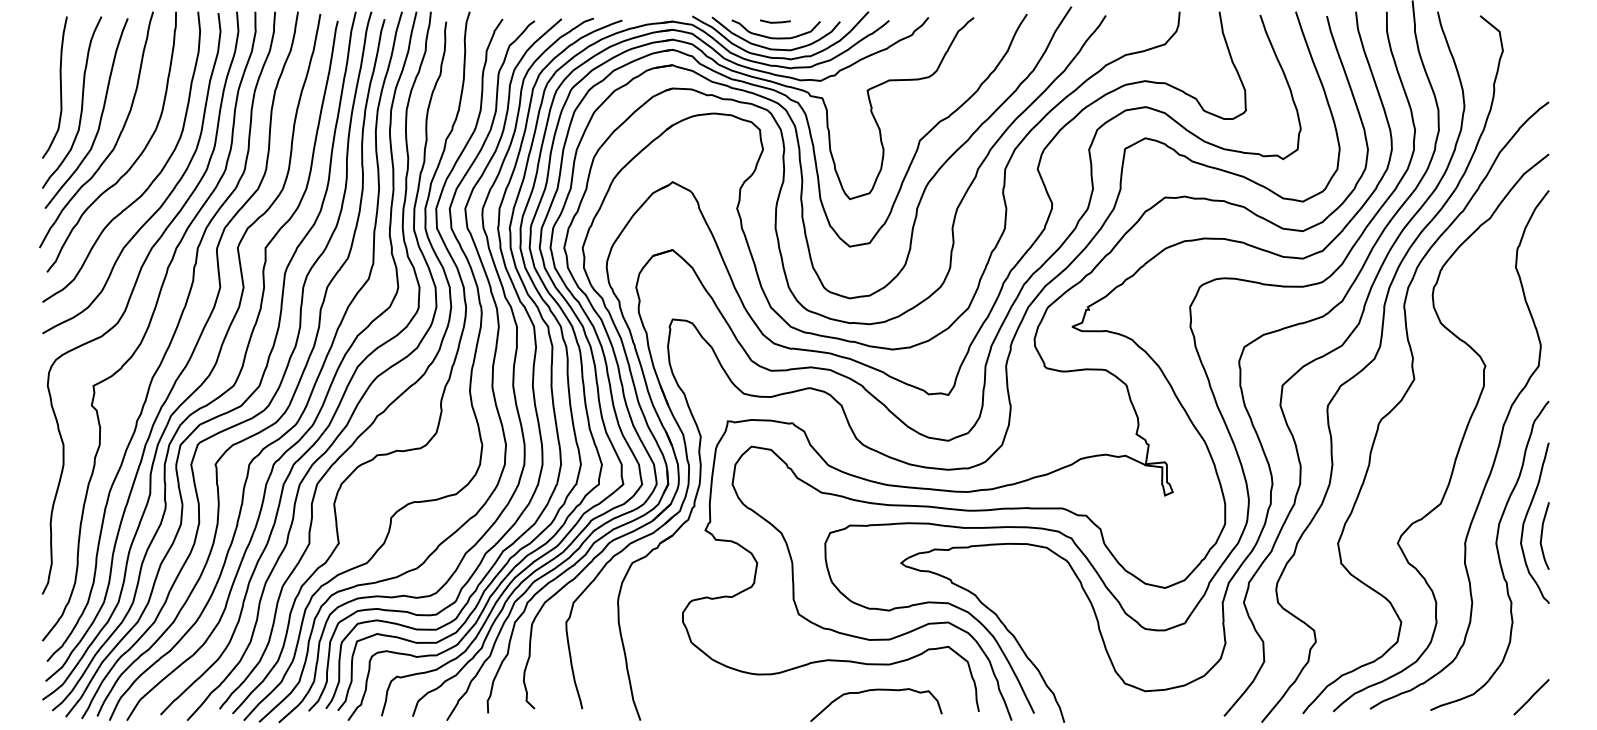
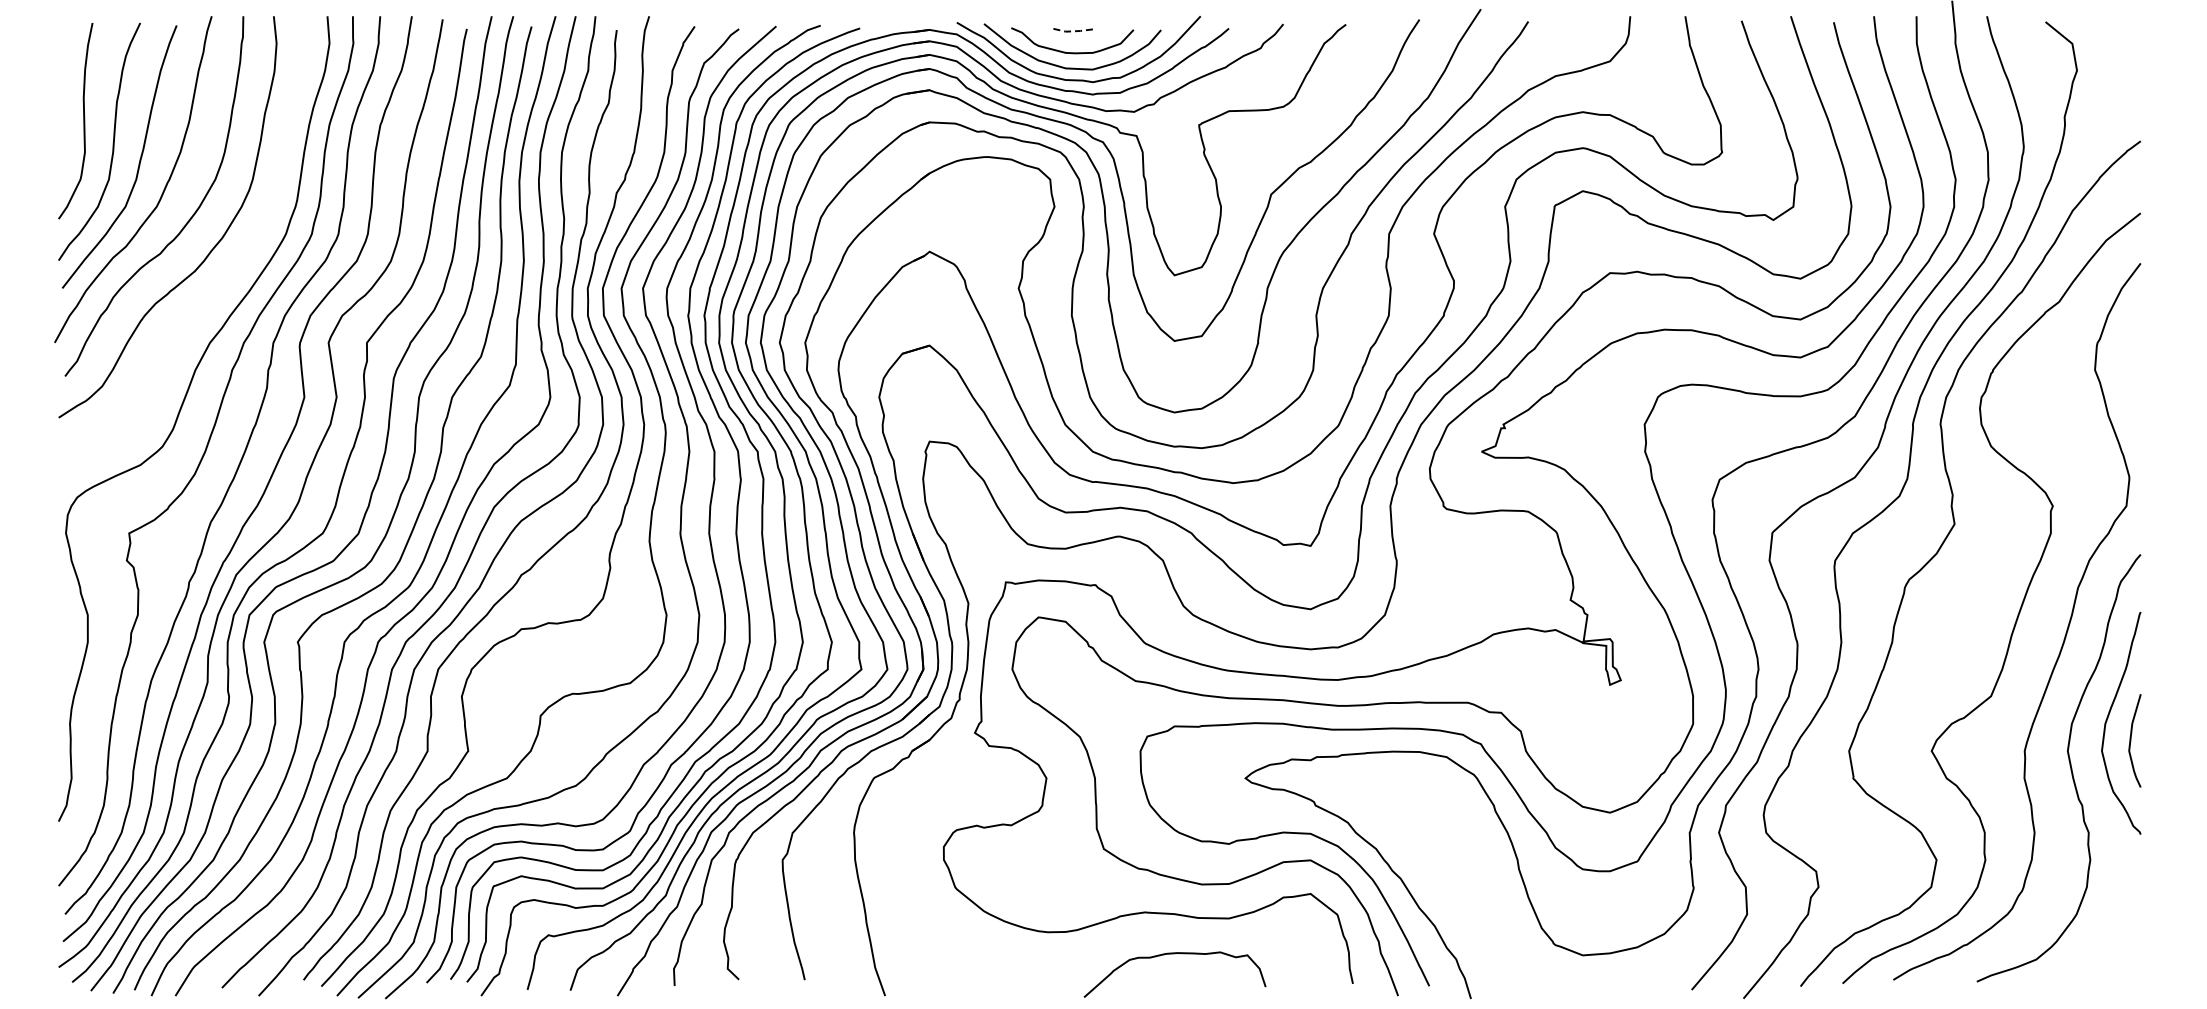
line: (775, 22) -> (1071, 31), solid -> dashed
curve: (165, 199) -> (228, 275), removed
curve: (875, 690) -> (1174, 954), moved
line: (1531, 697) -> (2116, 963), removed

